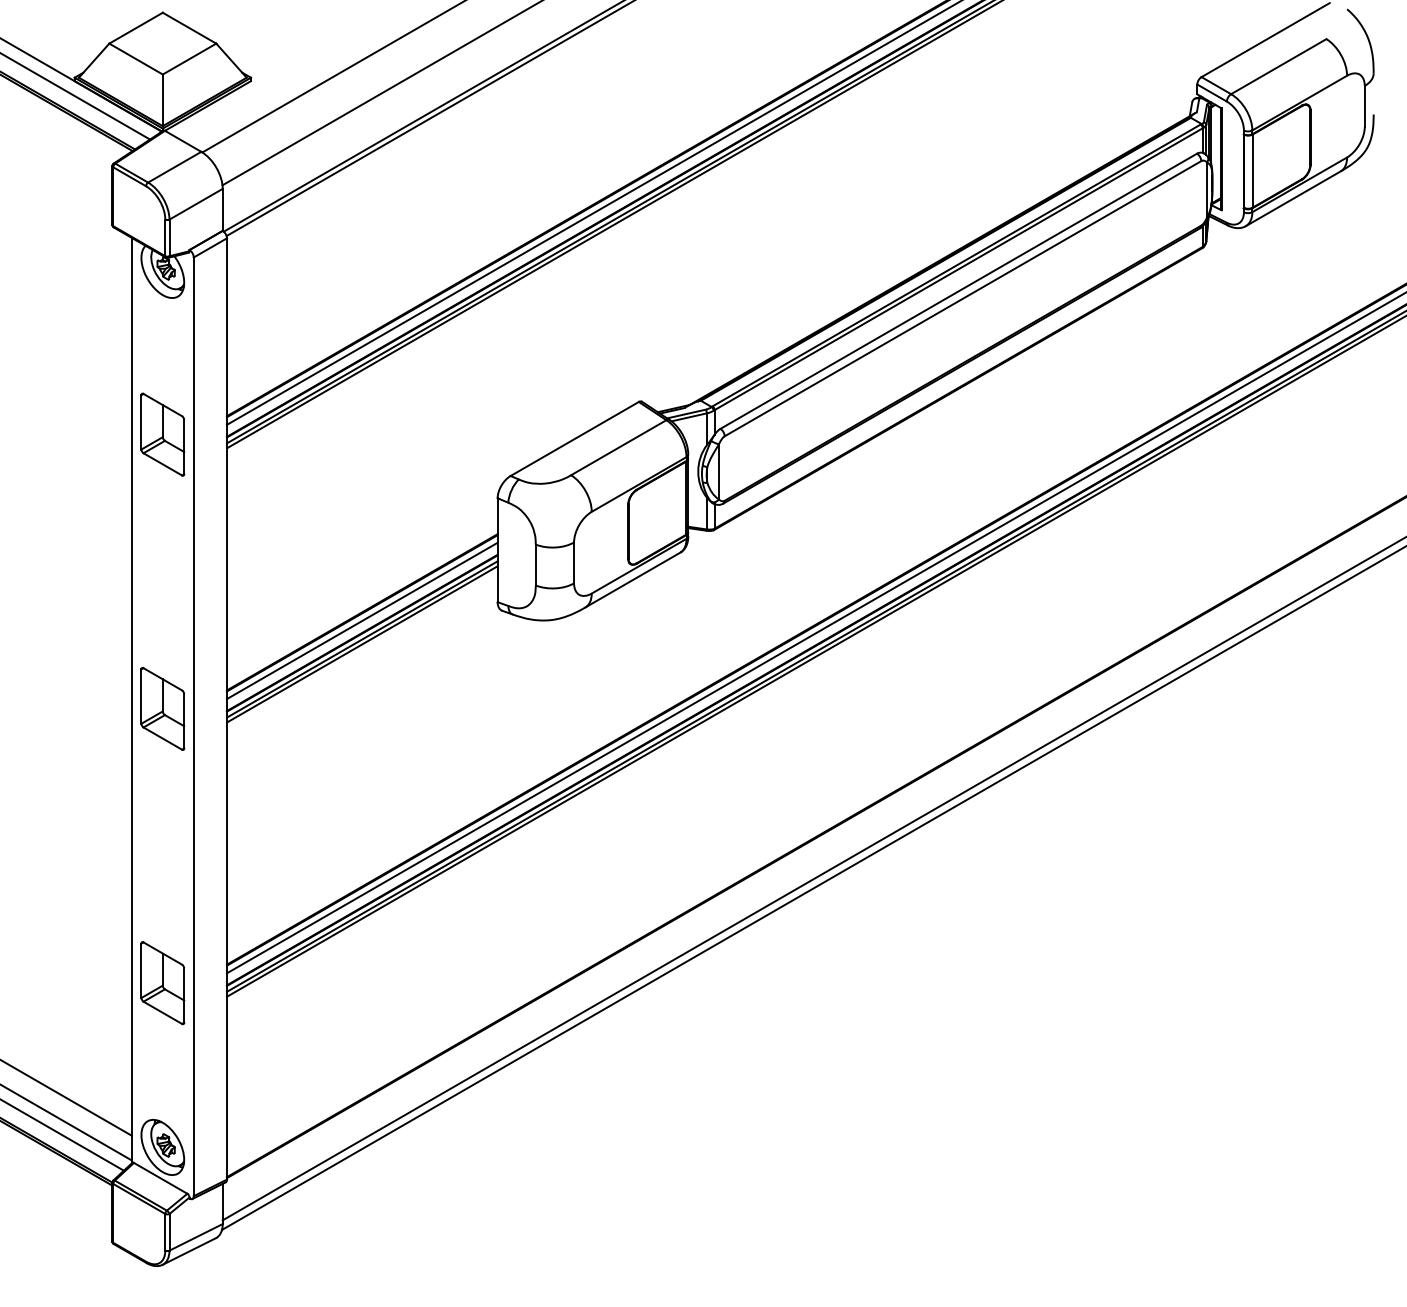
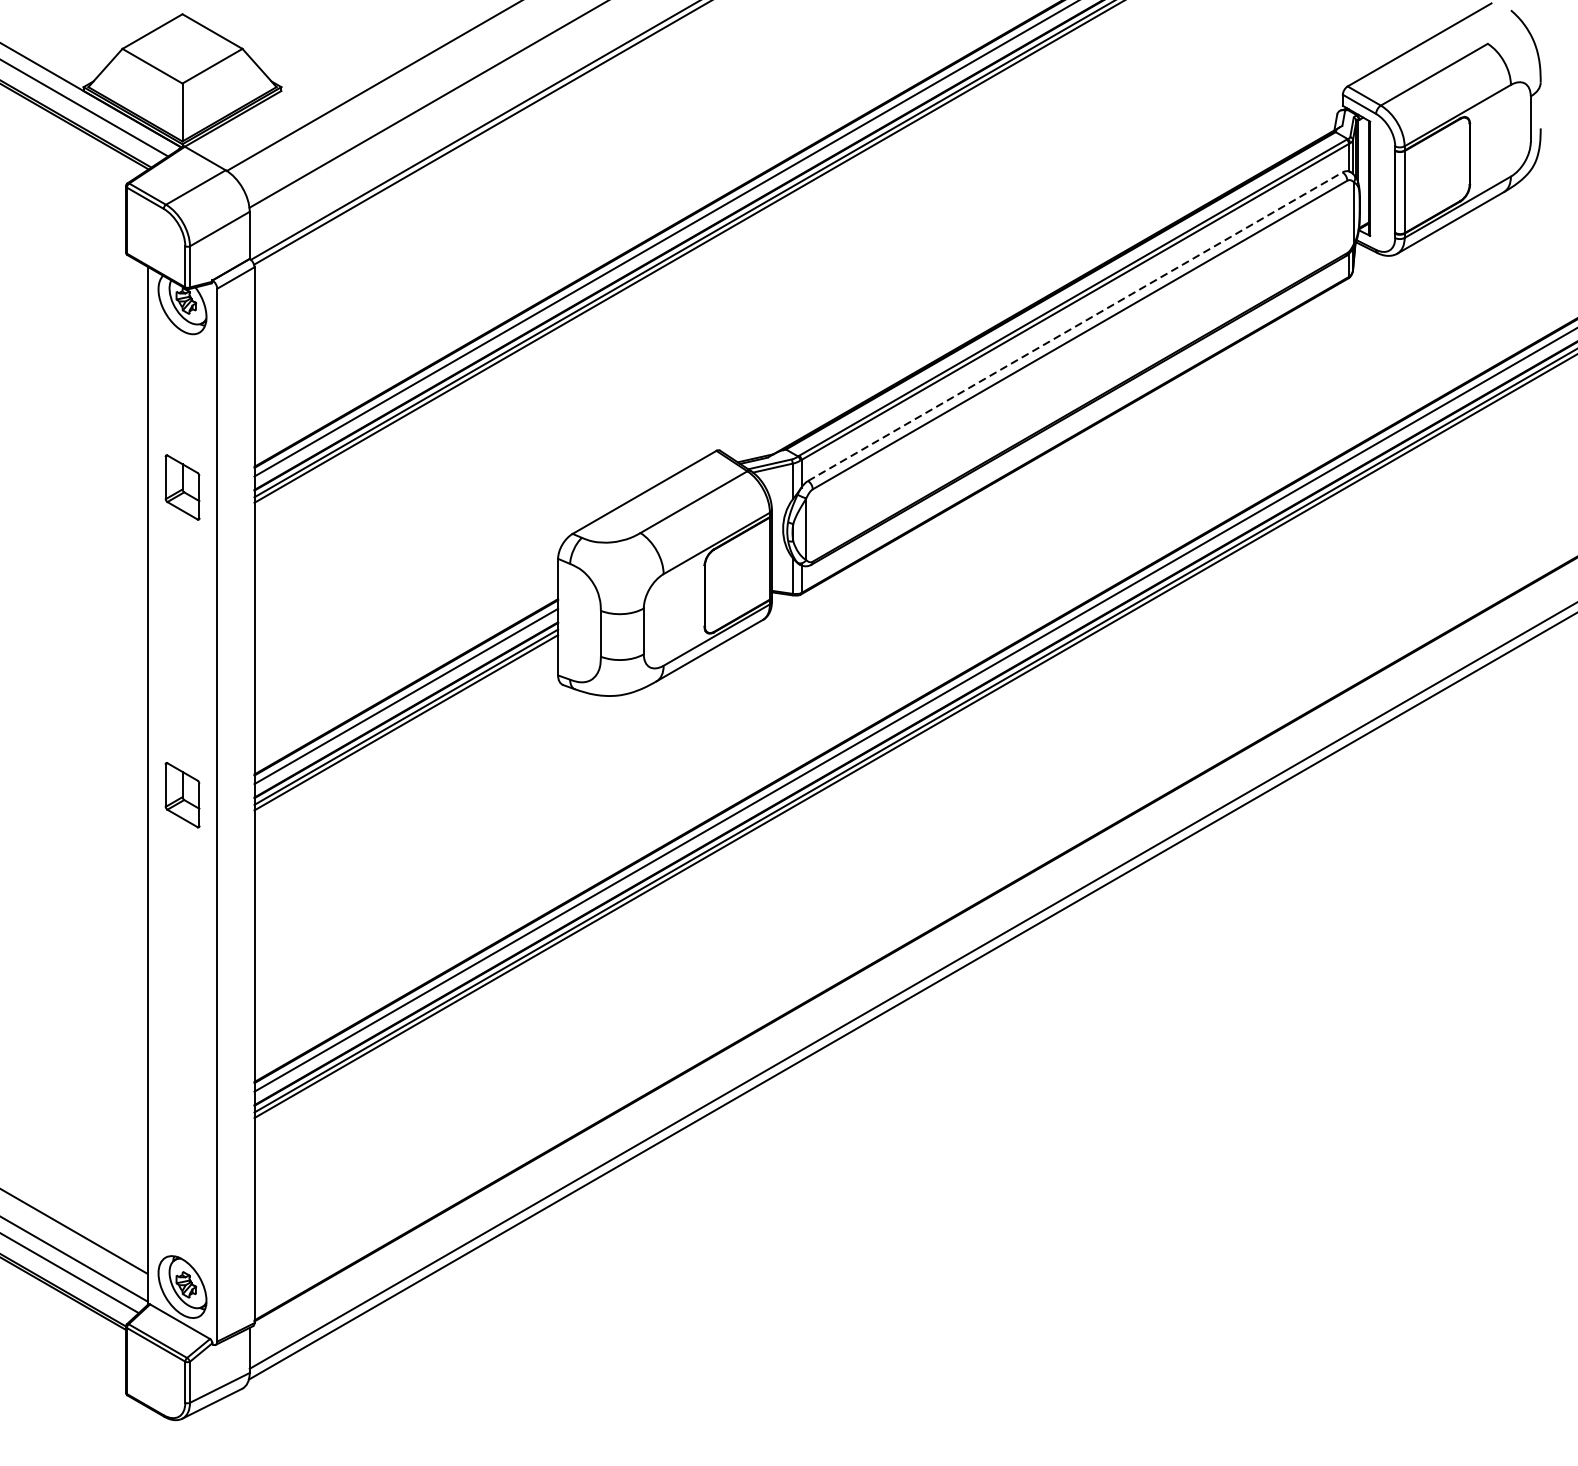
line: (959, 291) -> (1076, 326), solid -> dashed
part: (162, 434) -> (182, 487), size x0.7
part: (162, 708) -> (182, 794), size x0.7
part: (162, 983) -> (182, 1103), removed

